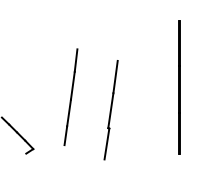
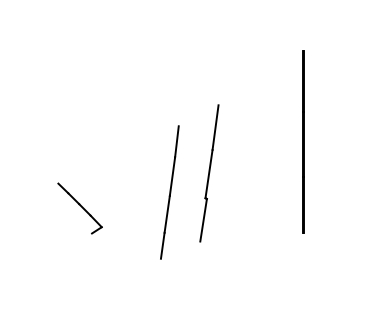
line: (70, 97) -> (169, 192), moved

